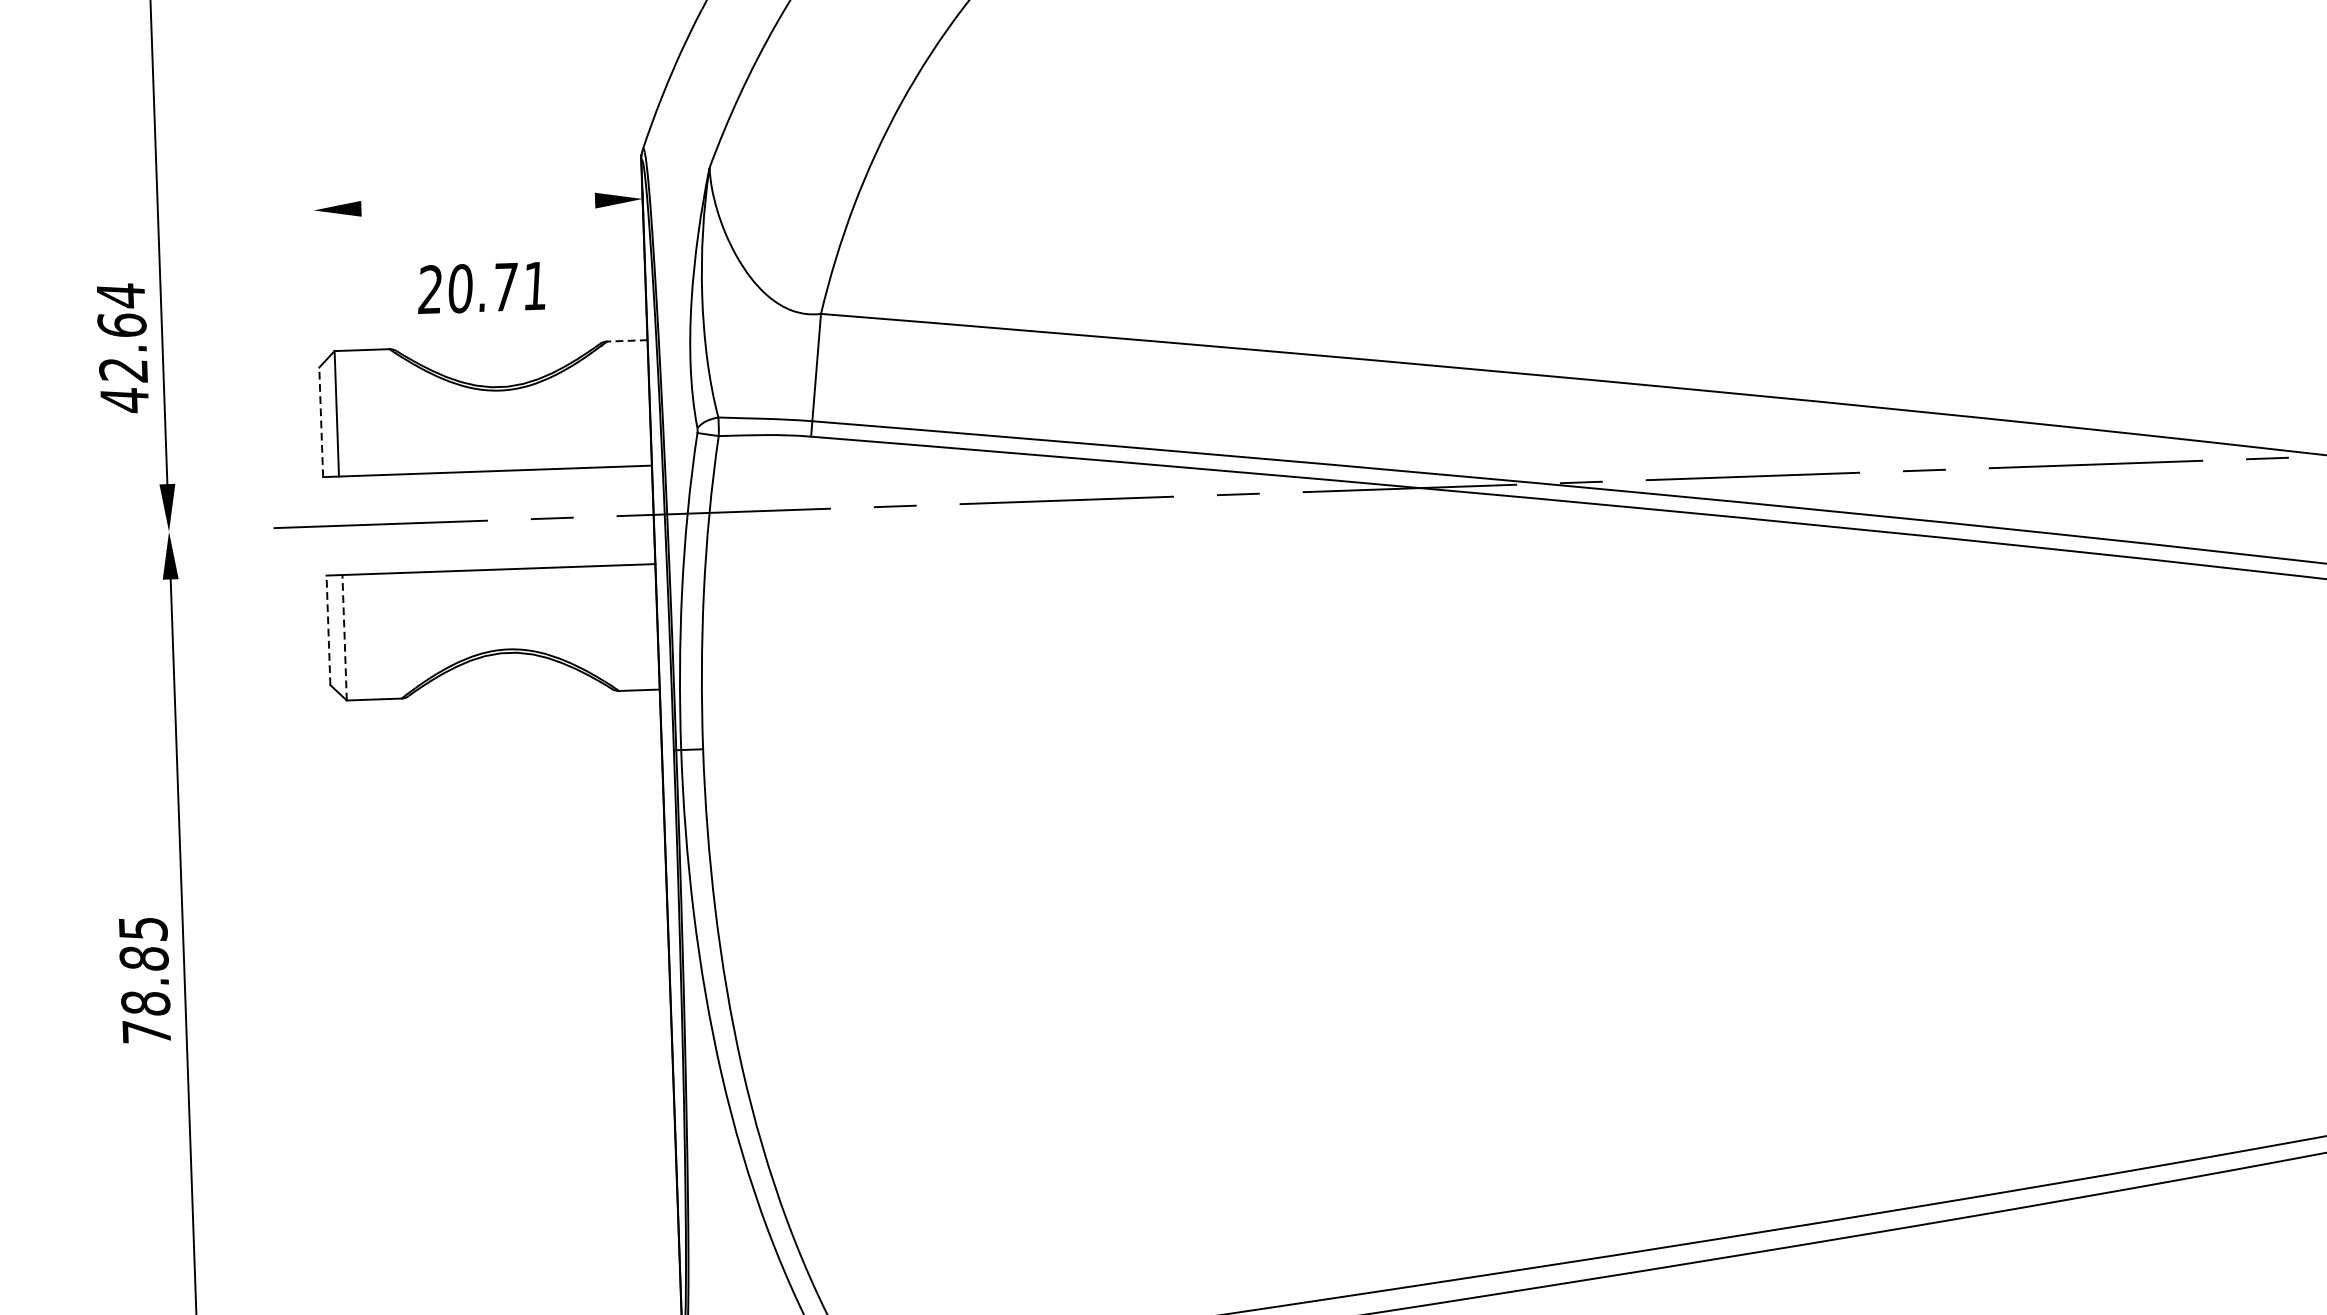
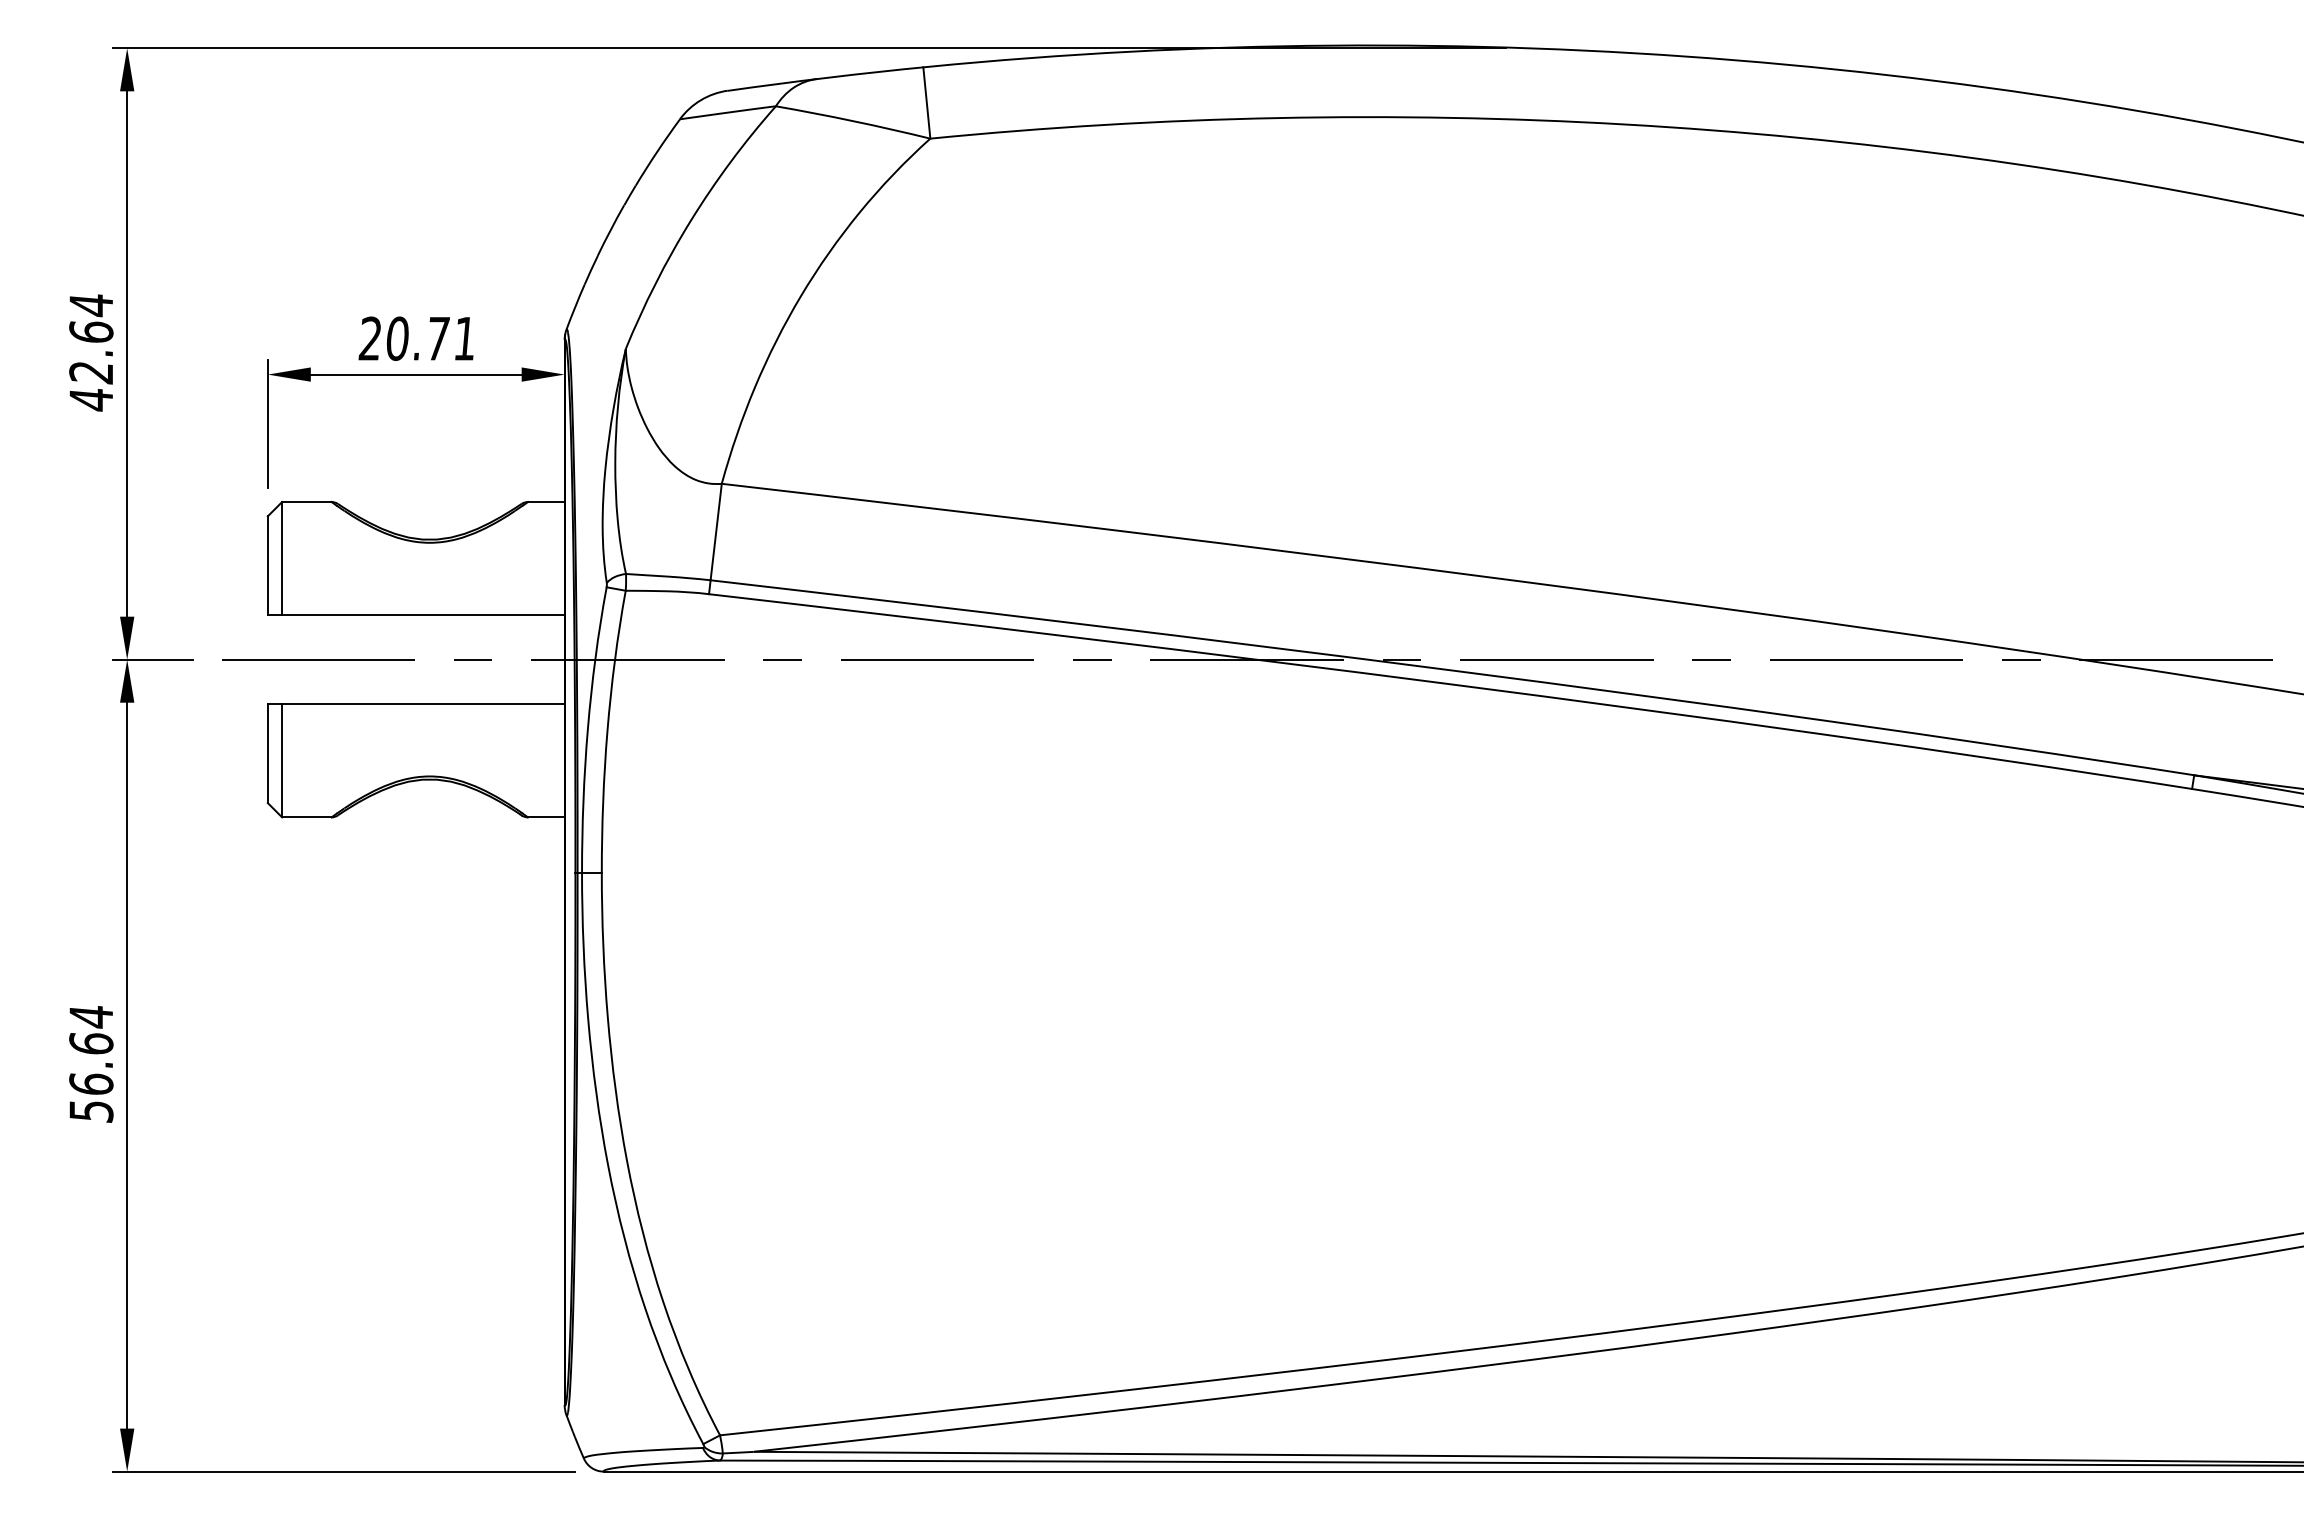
line: (477, 204) -> (415, 374), added
line: (315, 264) -> (267, 423), added
text: (480, 287) -> (415, 338), moved
line: (626, 341) -> (545, 502), dashed -> solid
text: (123, 347) -> (91, 352), moved
line: (320, 421) -> (267, 565), dashed -> solid
line: (197, 530) -> (152, 659), added
line: (328, 630) -> (267, 753), dashed -> solid
line: (345, 637) -> (282, 760), dashed -> solid
text: (145, 981) -> (91, 1064), 78.85 -> 56.64

